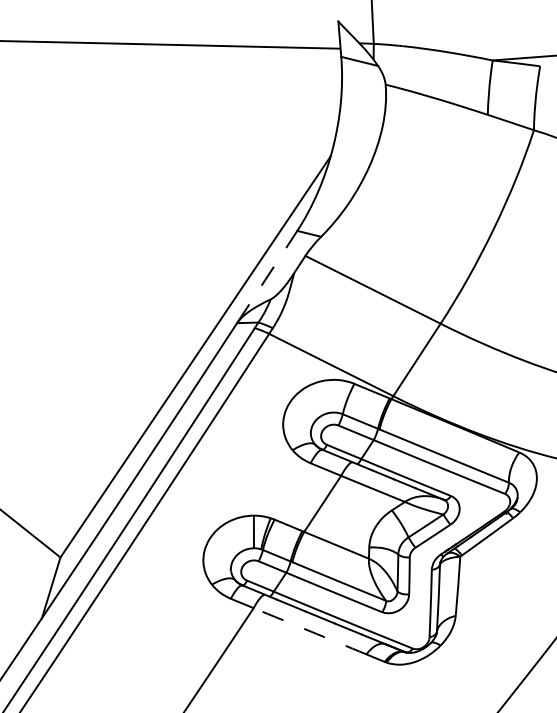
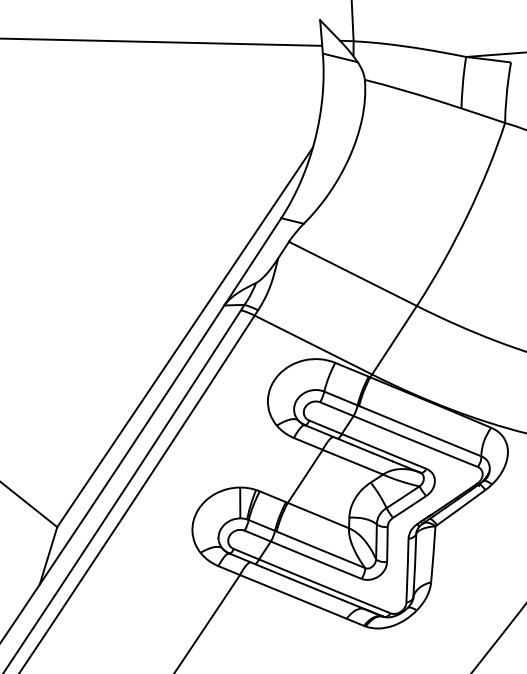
line: (267, 276) -> (253, 261), dashed -> solid
arc: (310, 630) -> (293, 596), dashed -> solid

